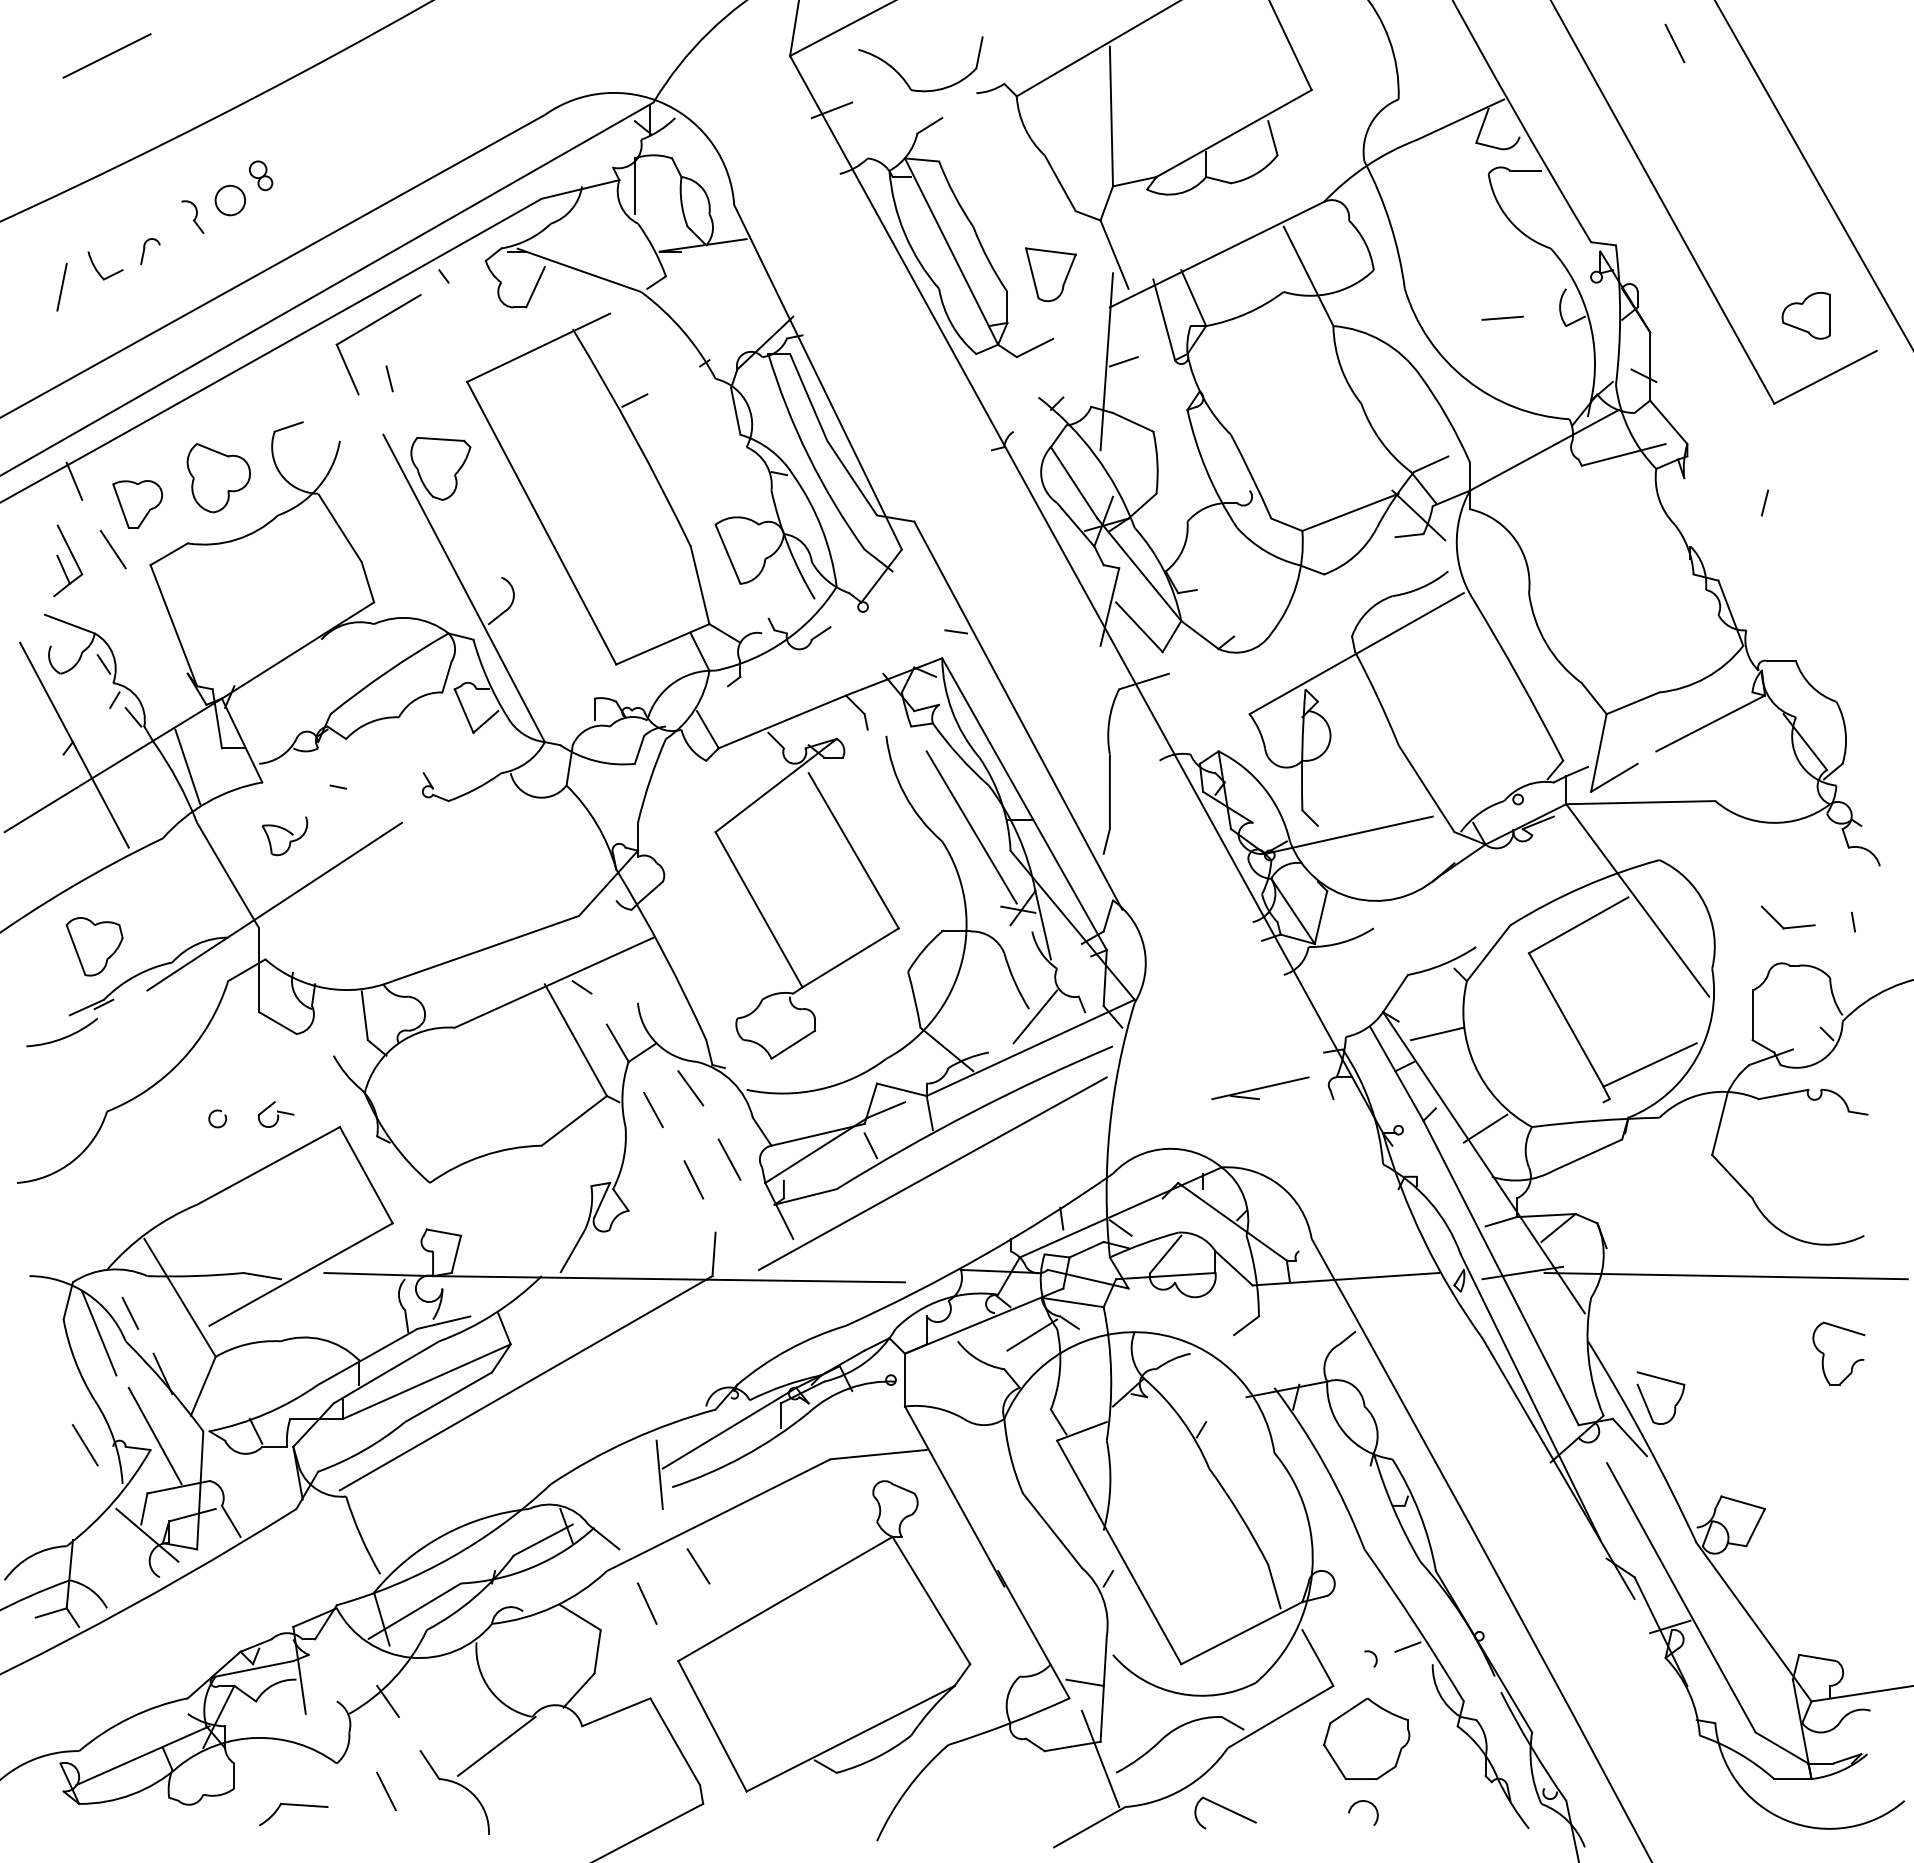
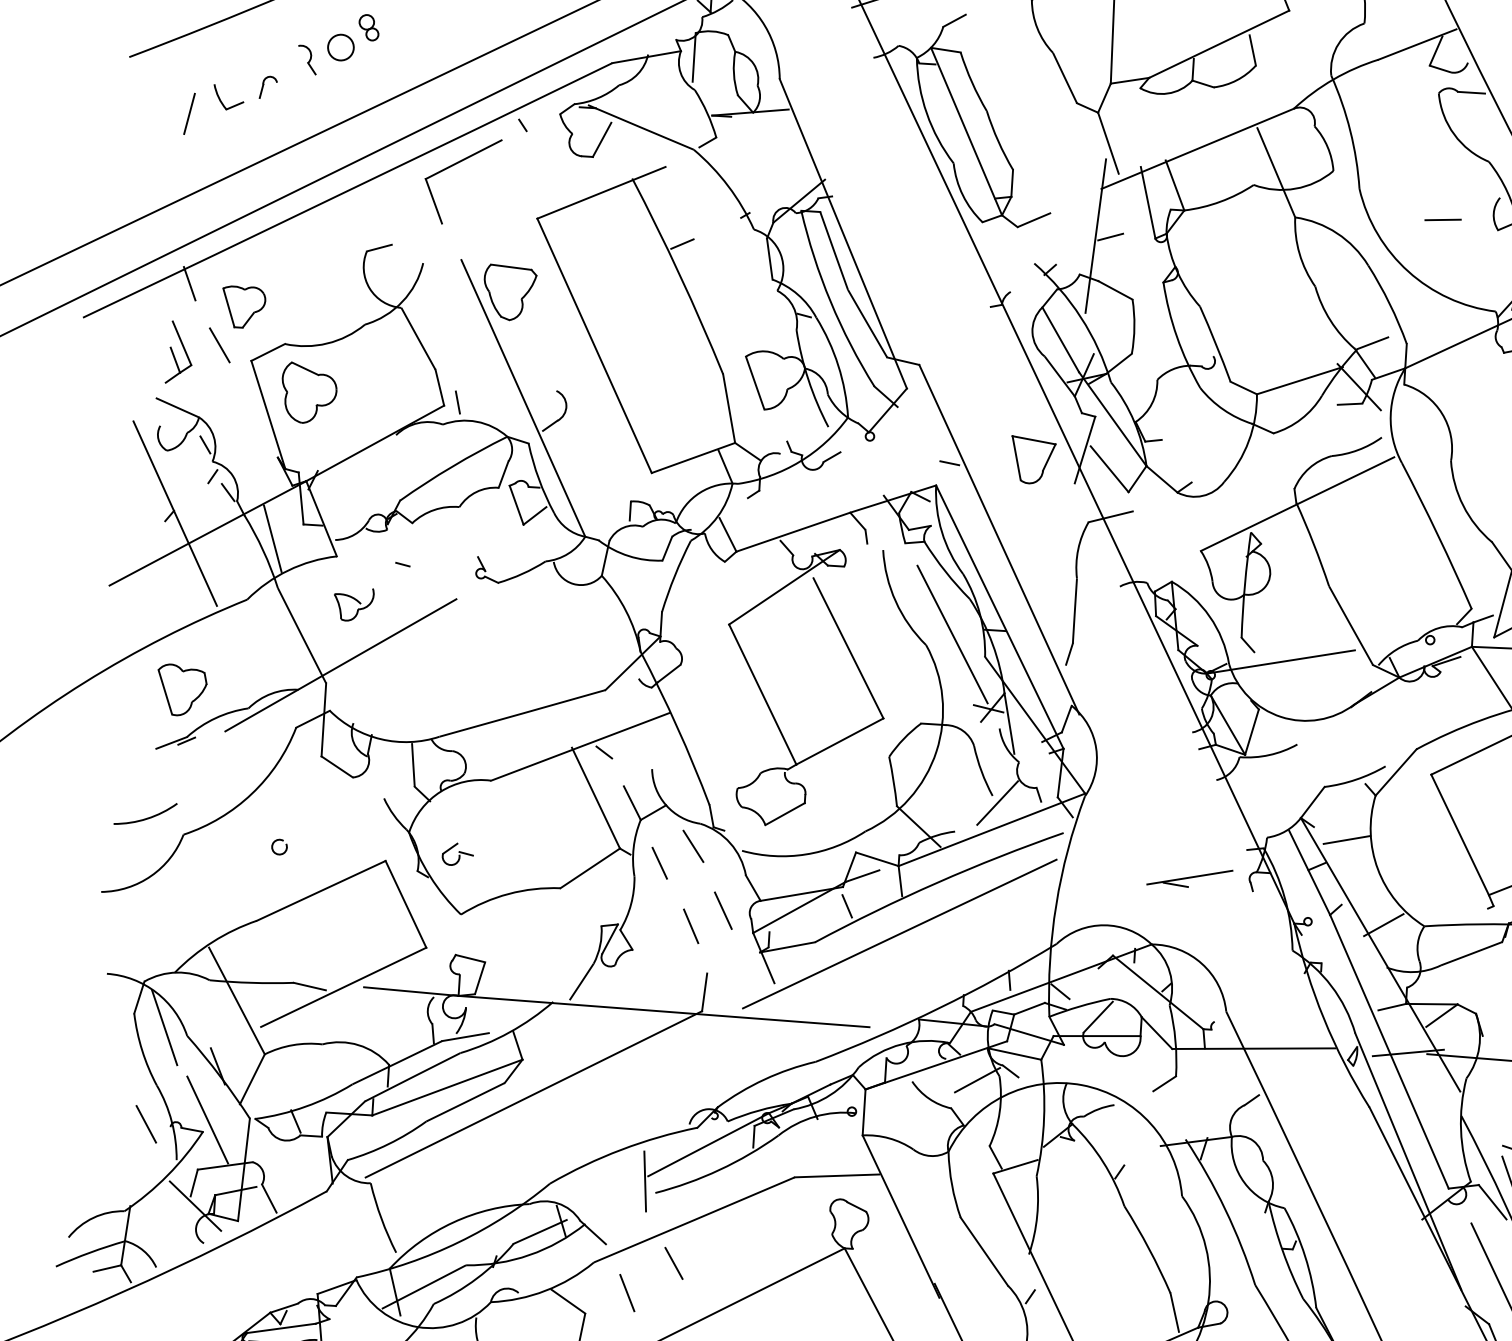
part: (1050, 274) -> (1032, 460), moved
line: (389, 378) -> (457, 402), moved
part: (218, 478) -> (308, 393), moved
arc: (64, 1036) -> (147, 817), moved
part: (276, 1114) -> (458, 854), moved
line: (130, 1312) -> (192, 1011), removed

